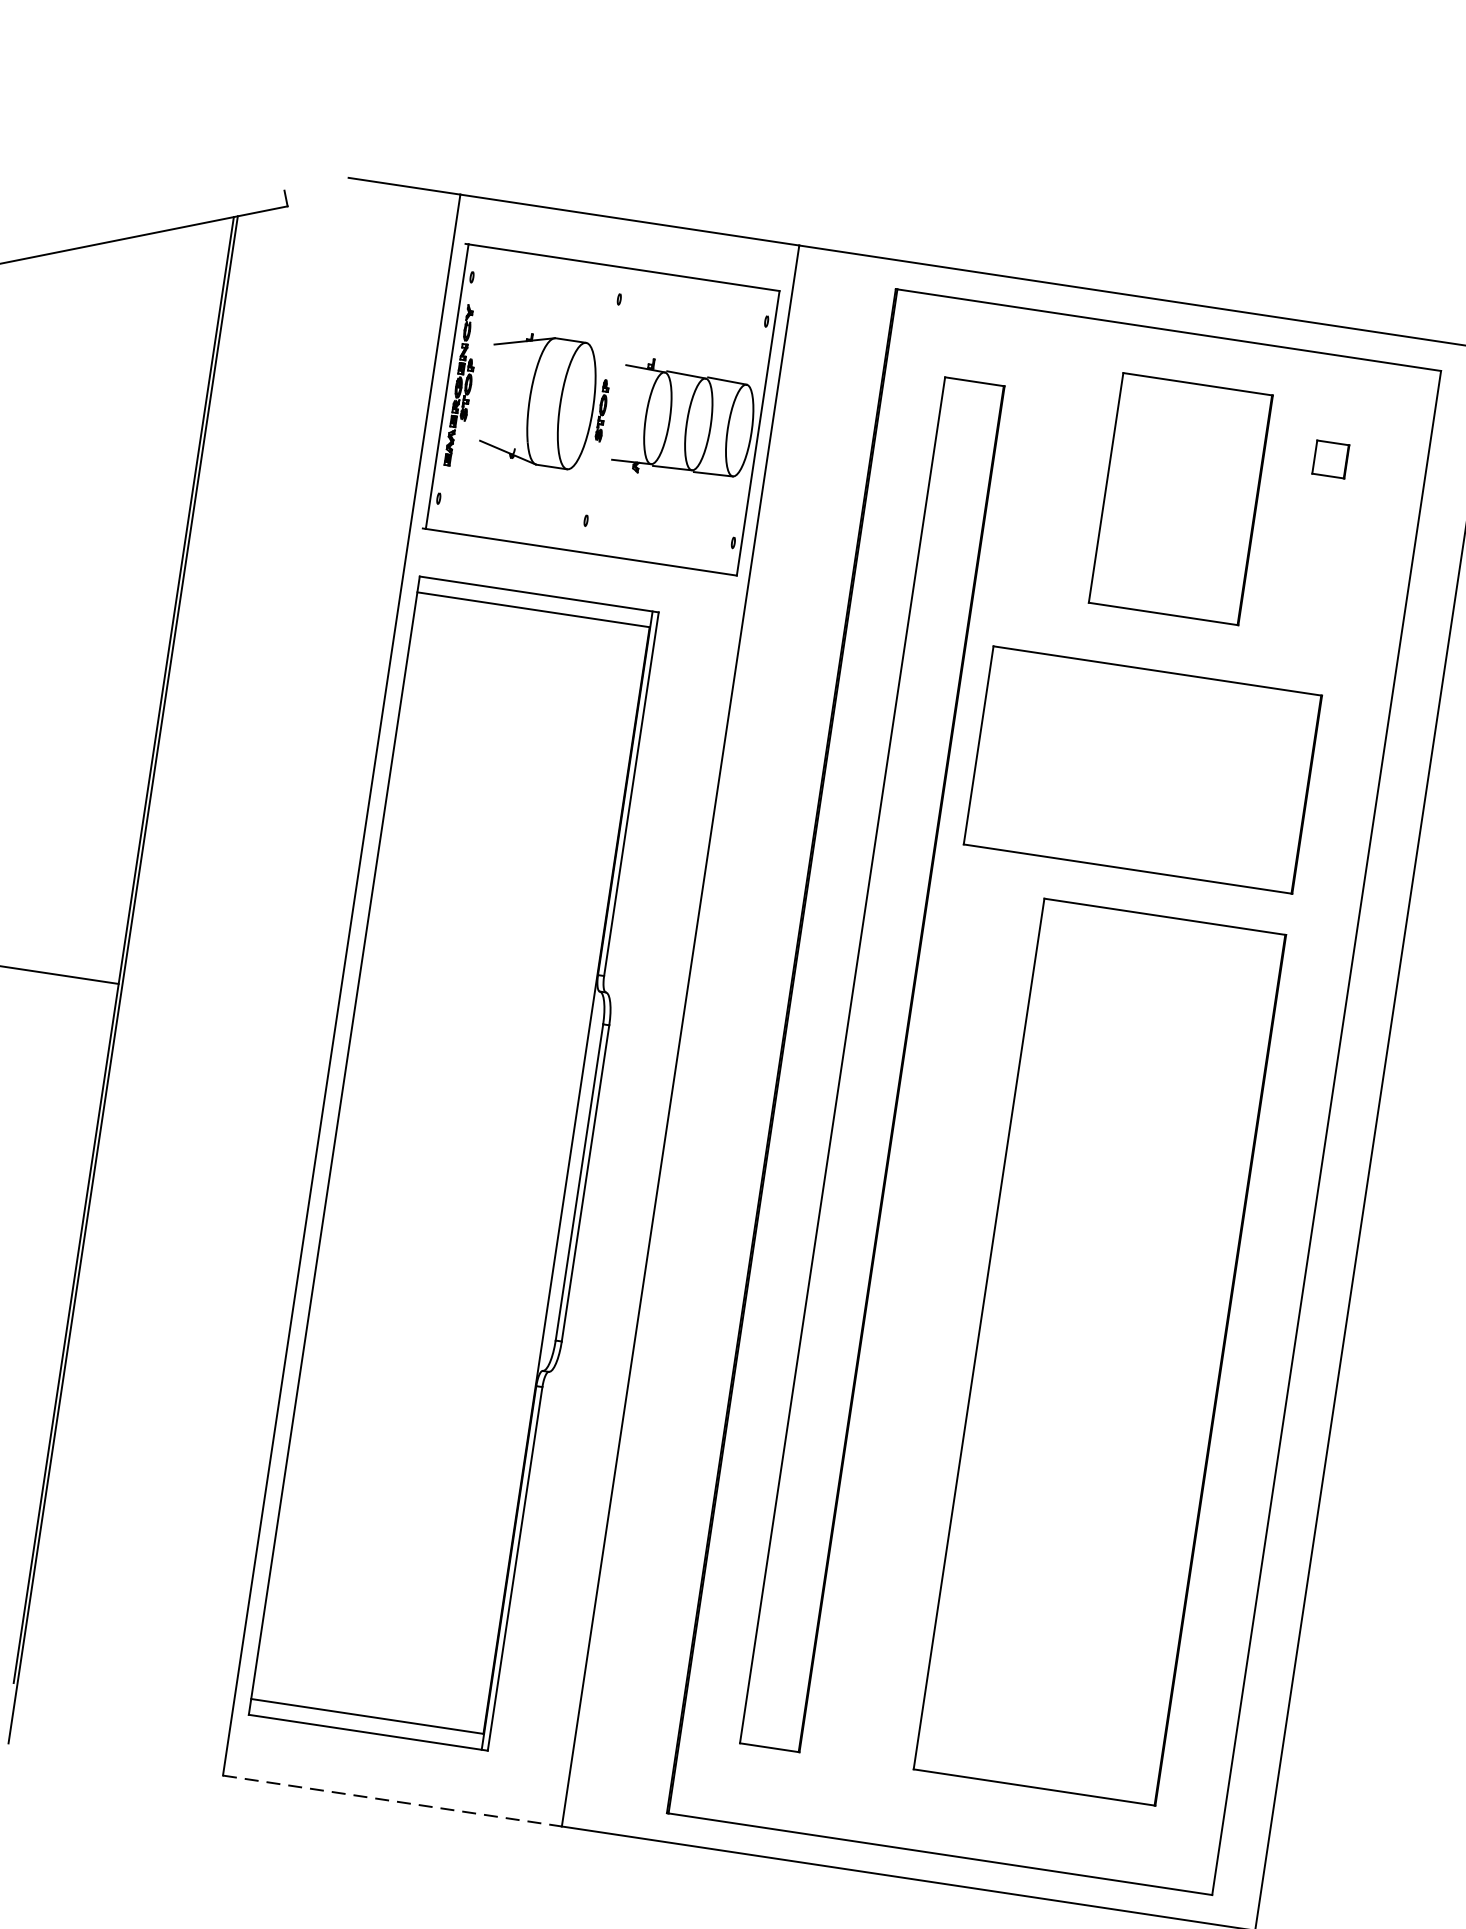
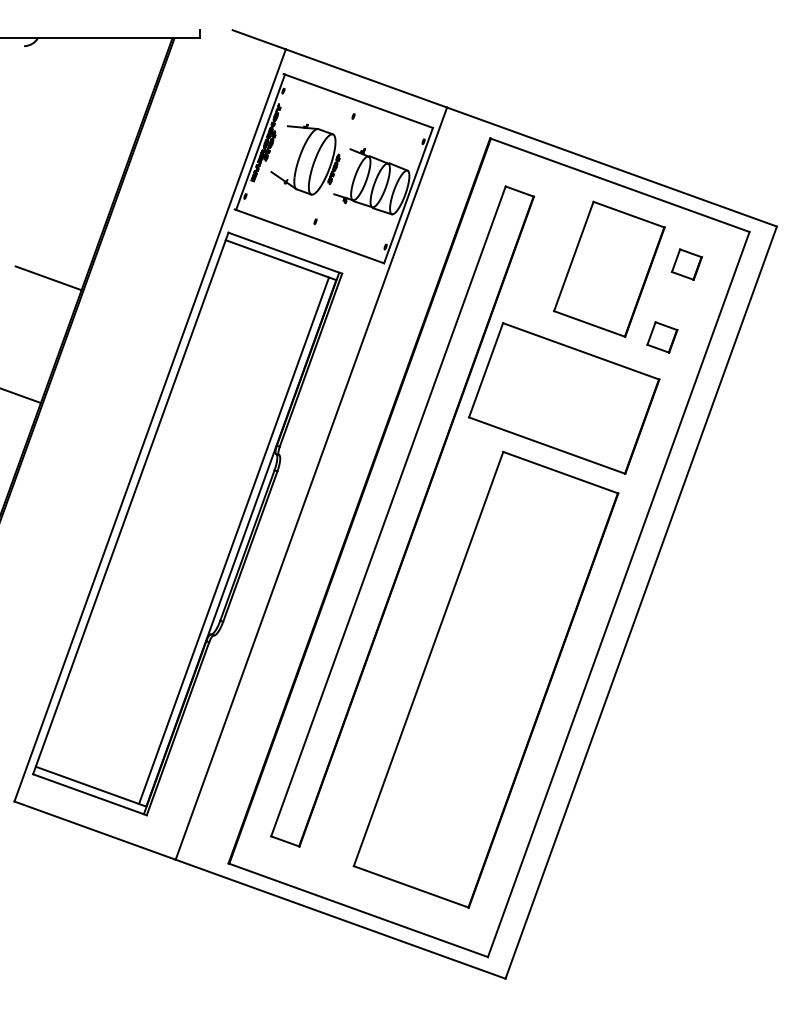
part: (1330, 459) -> (686, 264), size x1.43
part: (1311, 611) -> (662, 337), added
line: (84, 736) -> (48, 278), added
line: (552, 1177) -> (234, 540), added
line: (393, 1800) -> (95, 830), dashed -> solid

